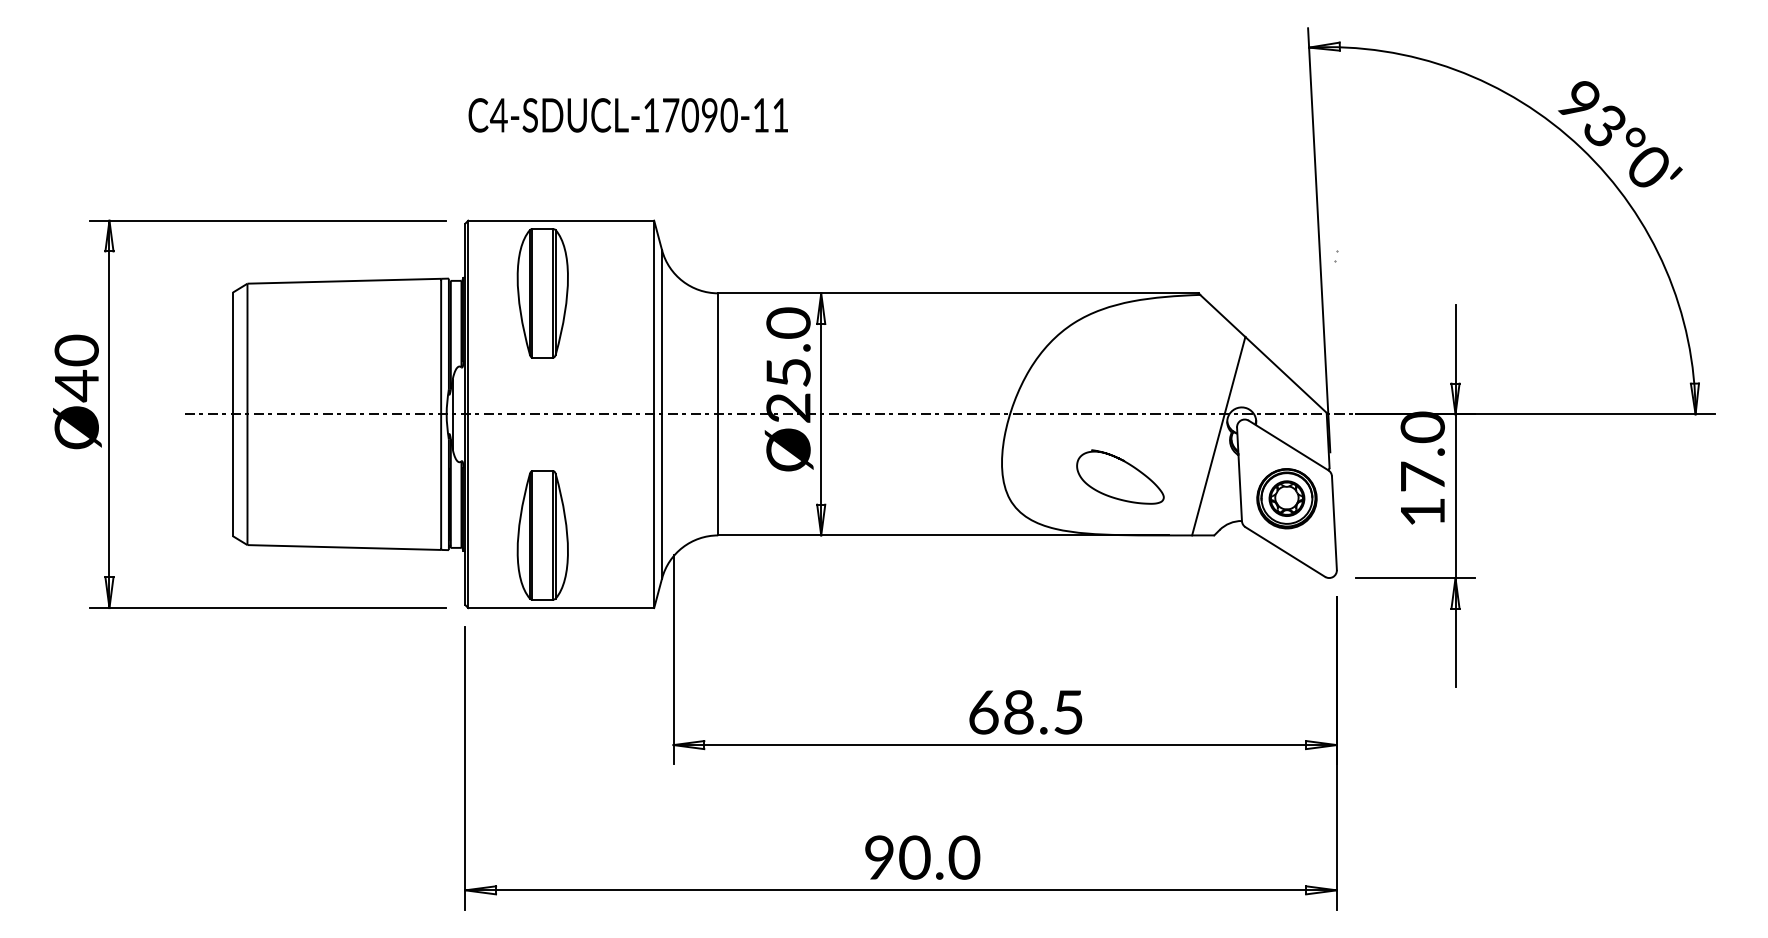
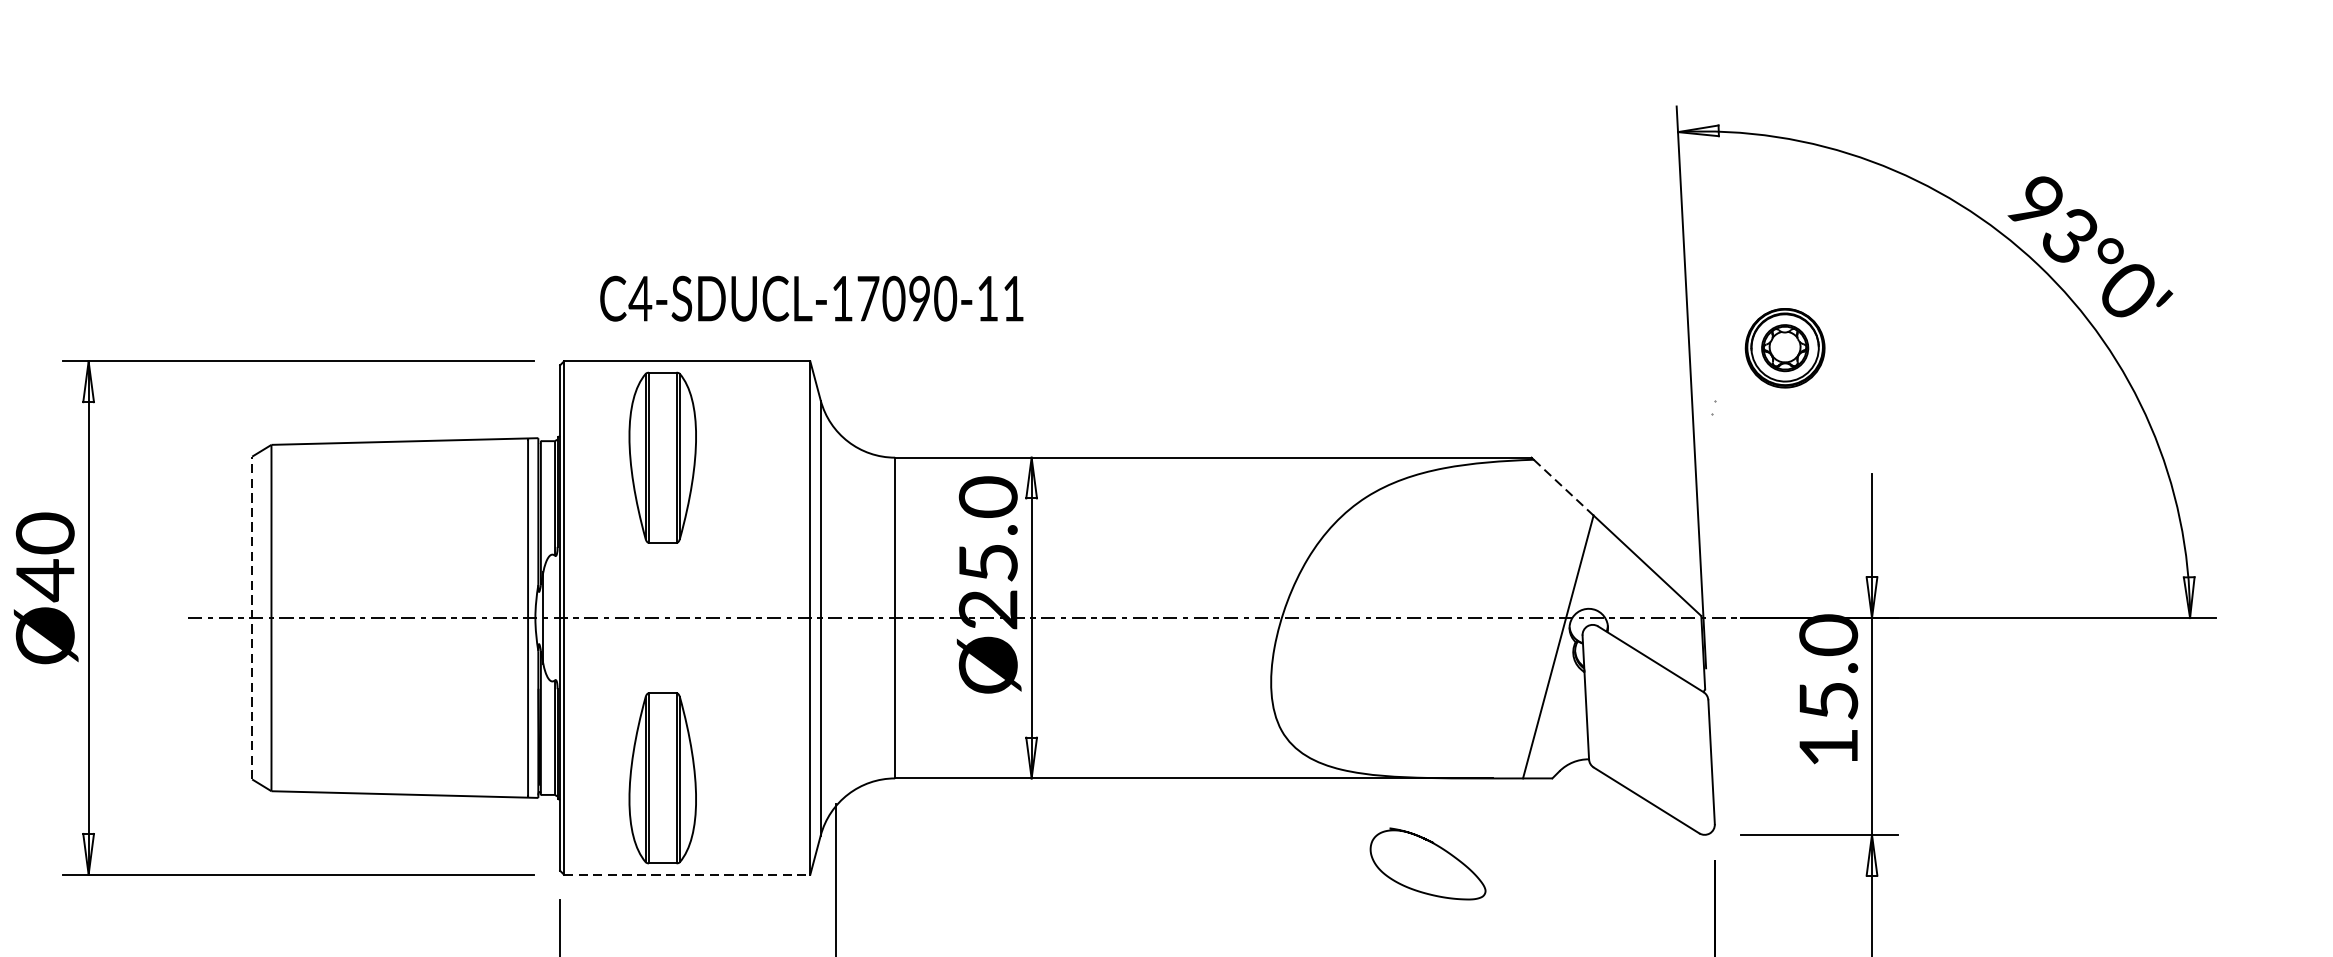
text: (627, 115) -> (810, 298), moved
line: (1222, 315) -> (1563, 487), solid -> dashed
line: (232, 414) -> (251, 618), solid -> dashed
curve: (1127, 464) -> (1437, 847), moved
text: (1423, 476) -> (1829, 700), 17.0 -> 15.0
part: (1286, 498) -> (1784, 347), moved
line: (561, 608) -> (687, 875), solid -> dashed

